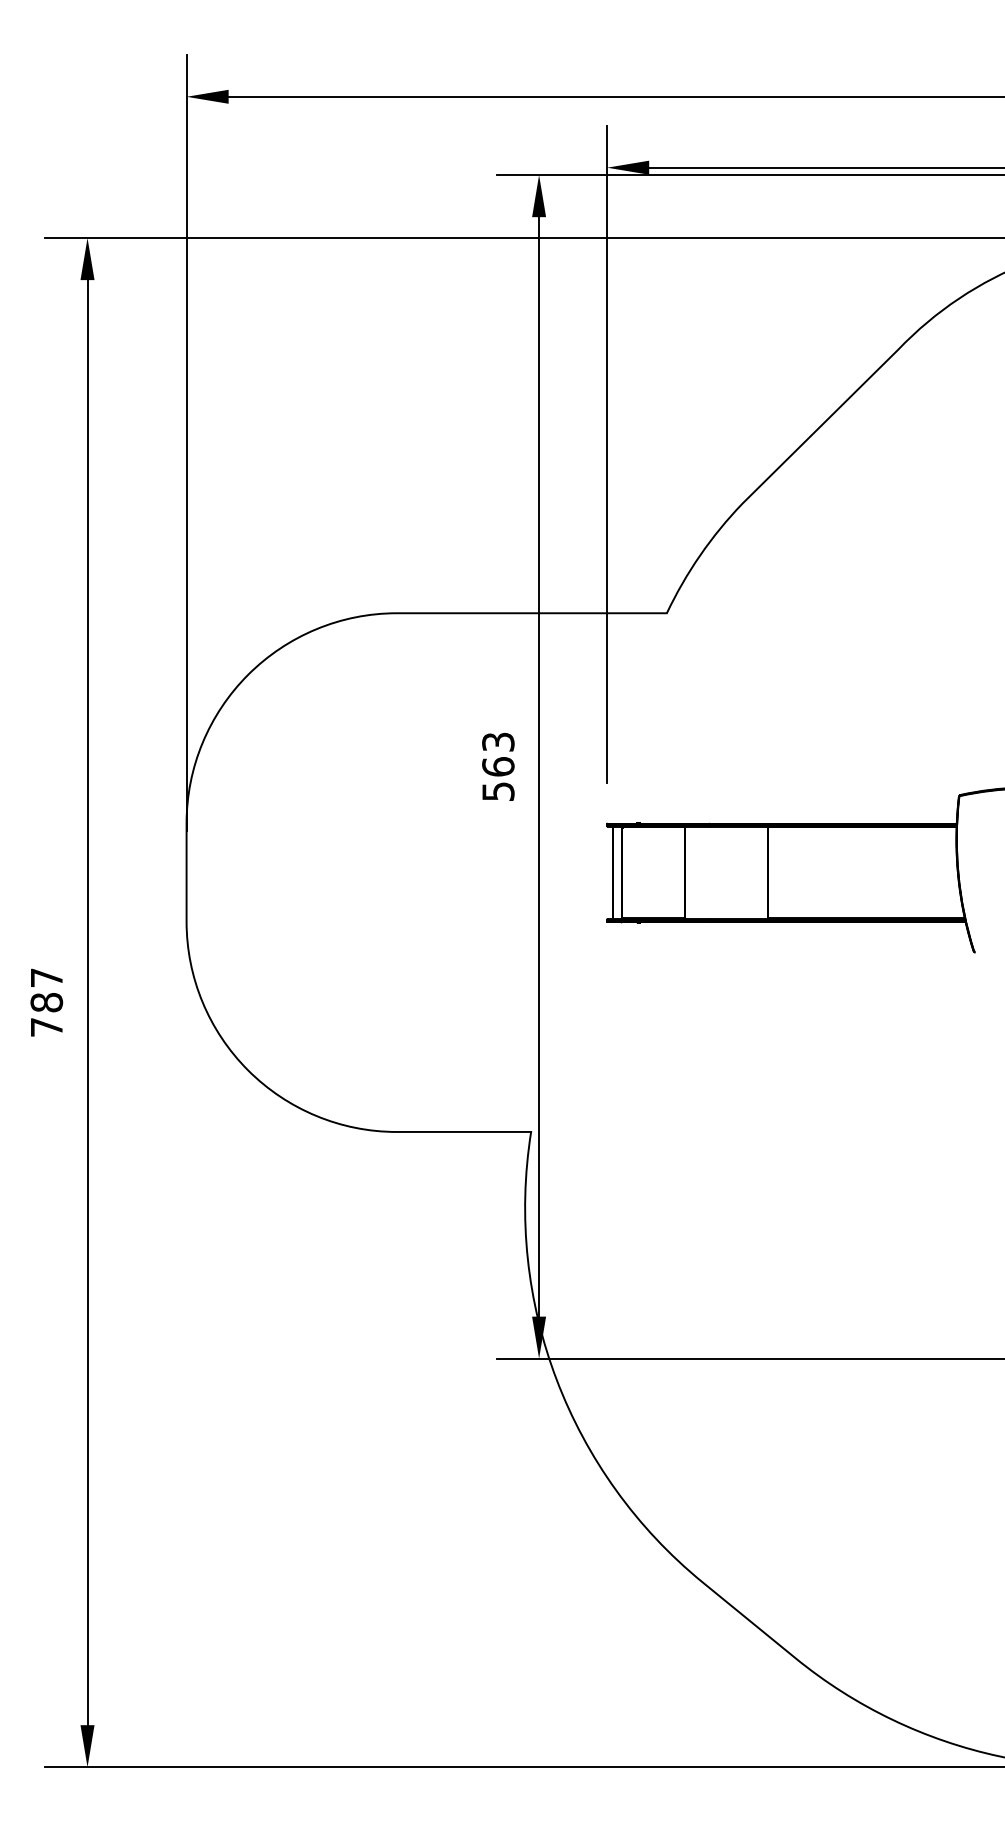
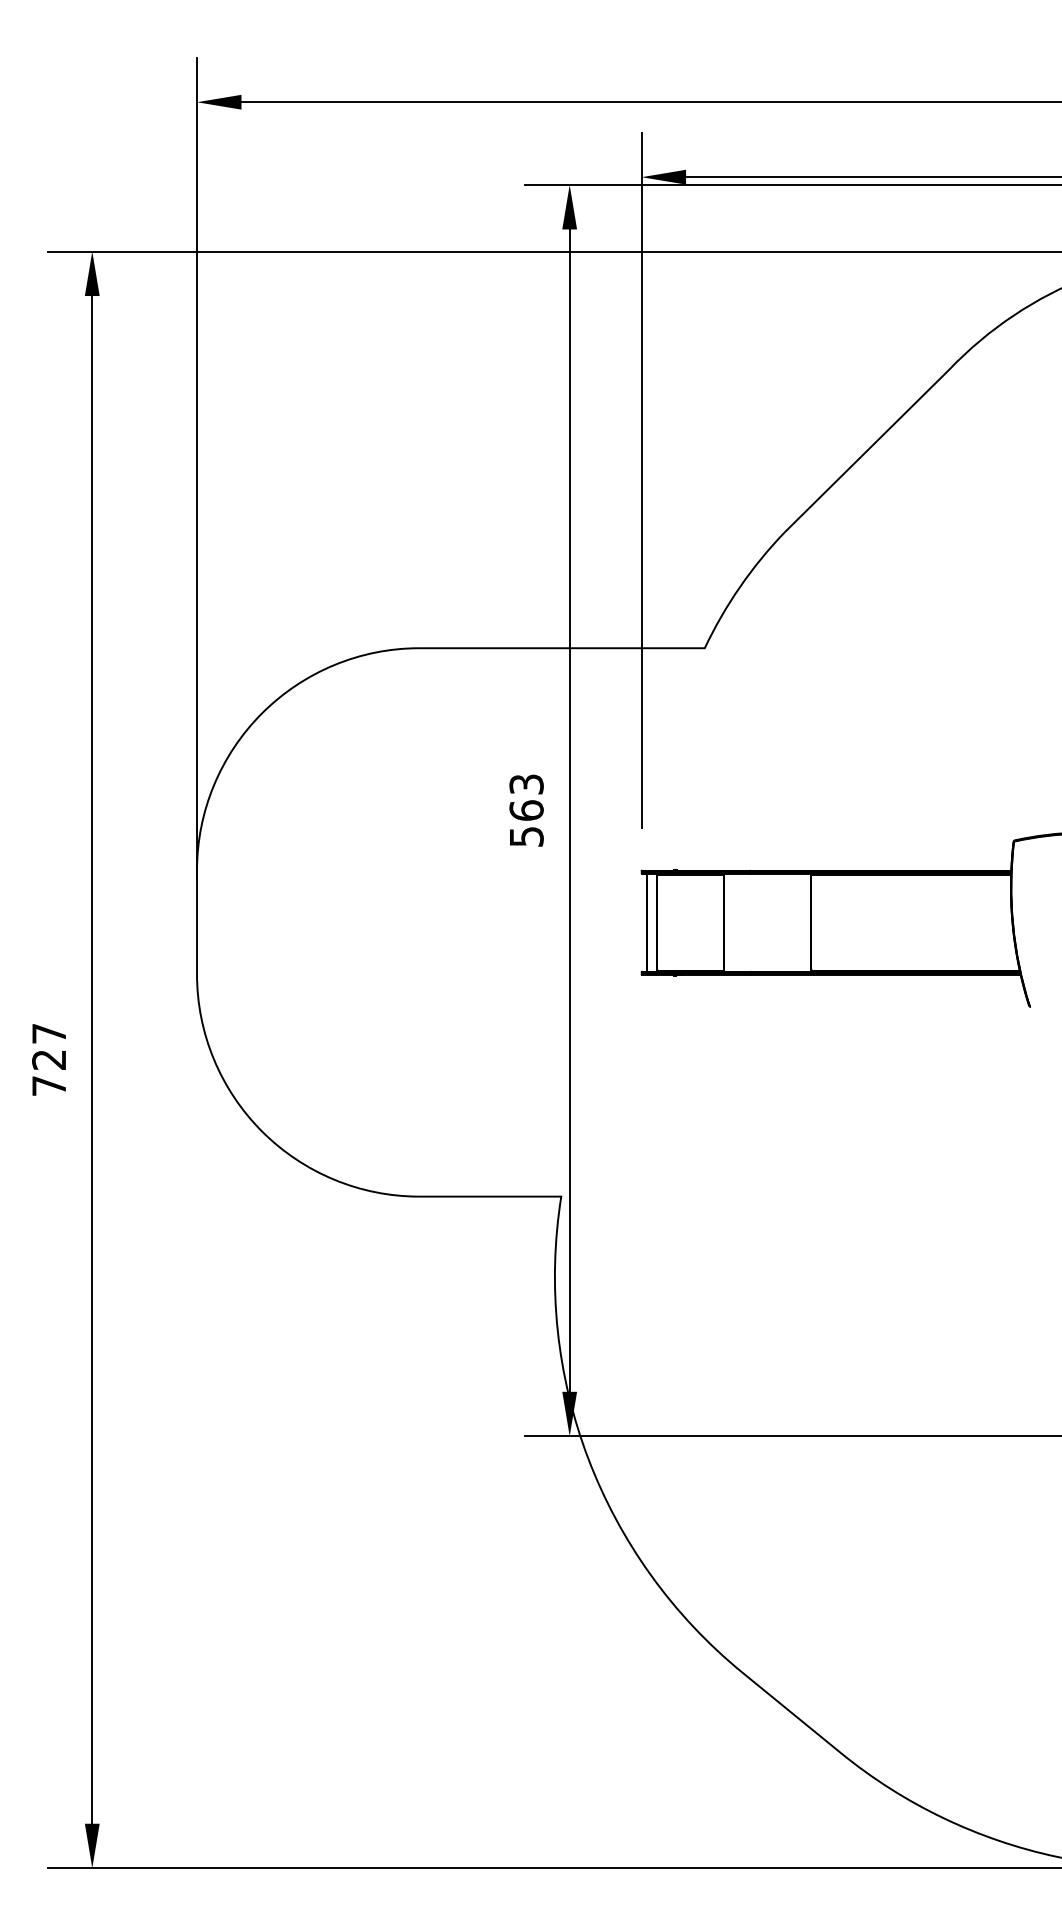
text: (47, 1002) -> (49, 1059), 787 -> 727

